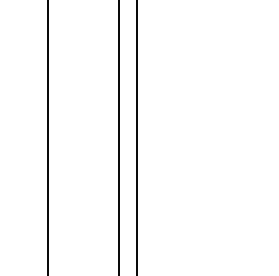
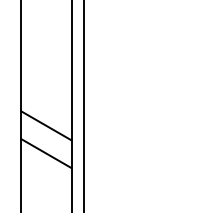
line: (83, 129) -> (46, 125), added
line: (83, 169) -> (46, 153), added

